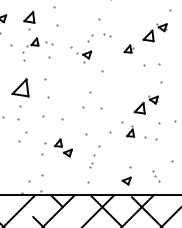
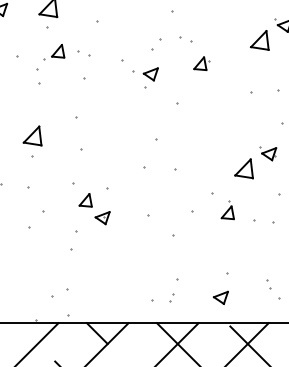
part: (128, 48) -> (201, 62), moved
part: (20, 92) -> (32, 140), size x0.62
part: (63, 147) -> (94, 208), moved
part: (92, 161) -> (174, 291), moved
part: (36, 178) -> (60, 293), size x0.62

